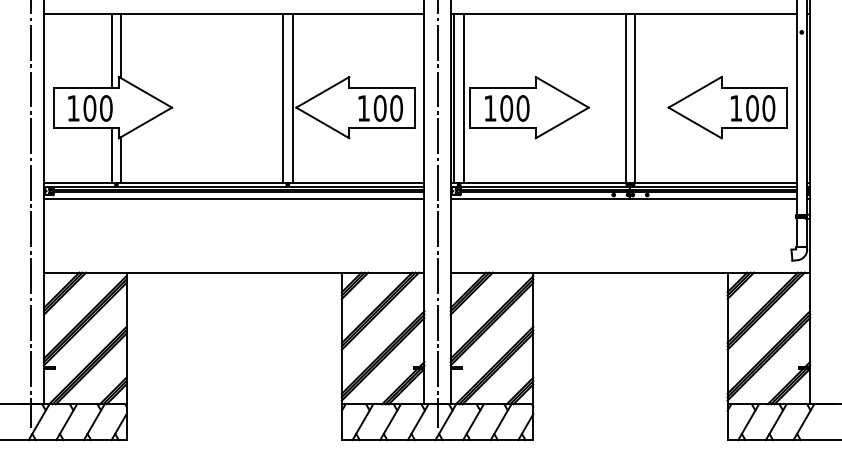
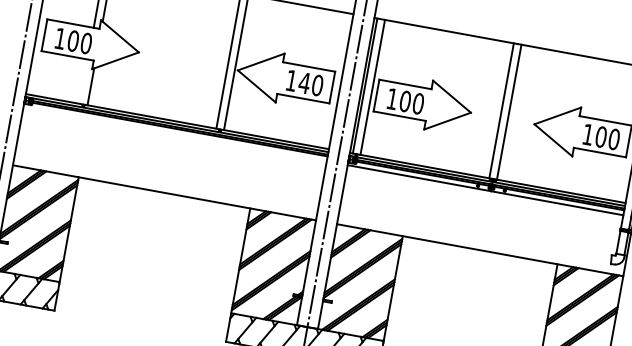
text: (379, 108) -> (304, 83), 100 -> 140
line: (111, 155) -> (83, 81), removed
line: (233, 198) -> (174, 133), removed

